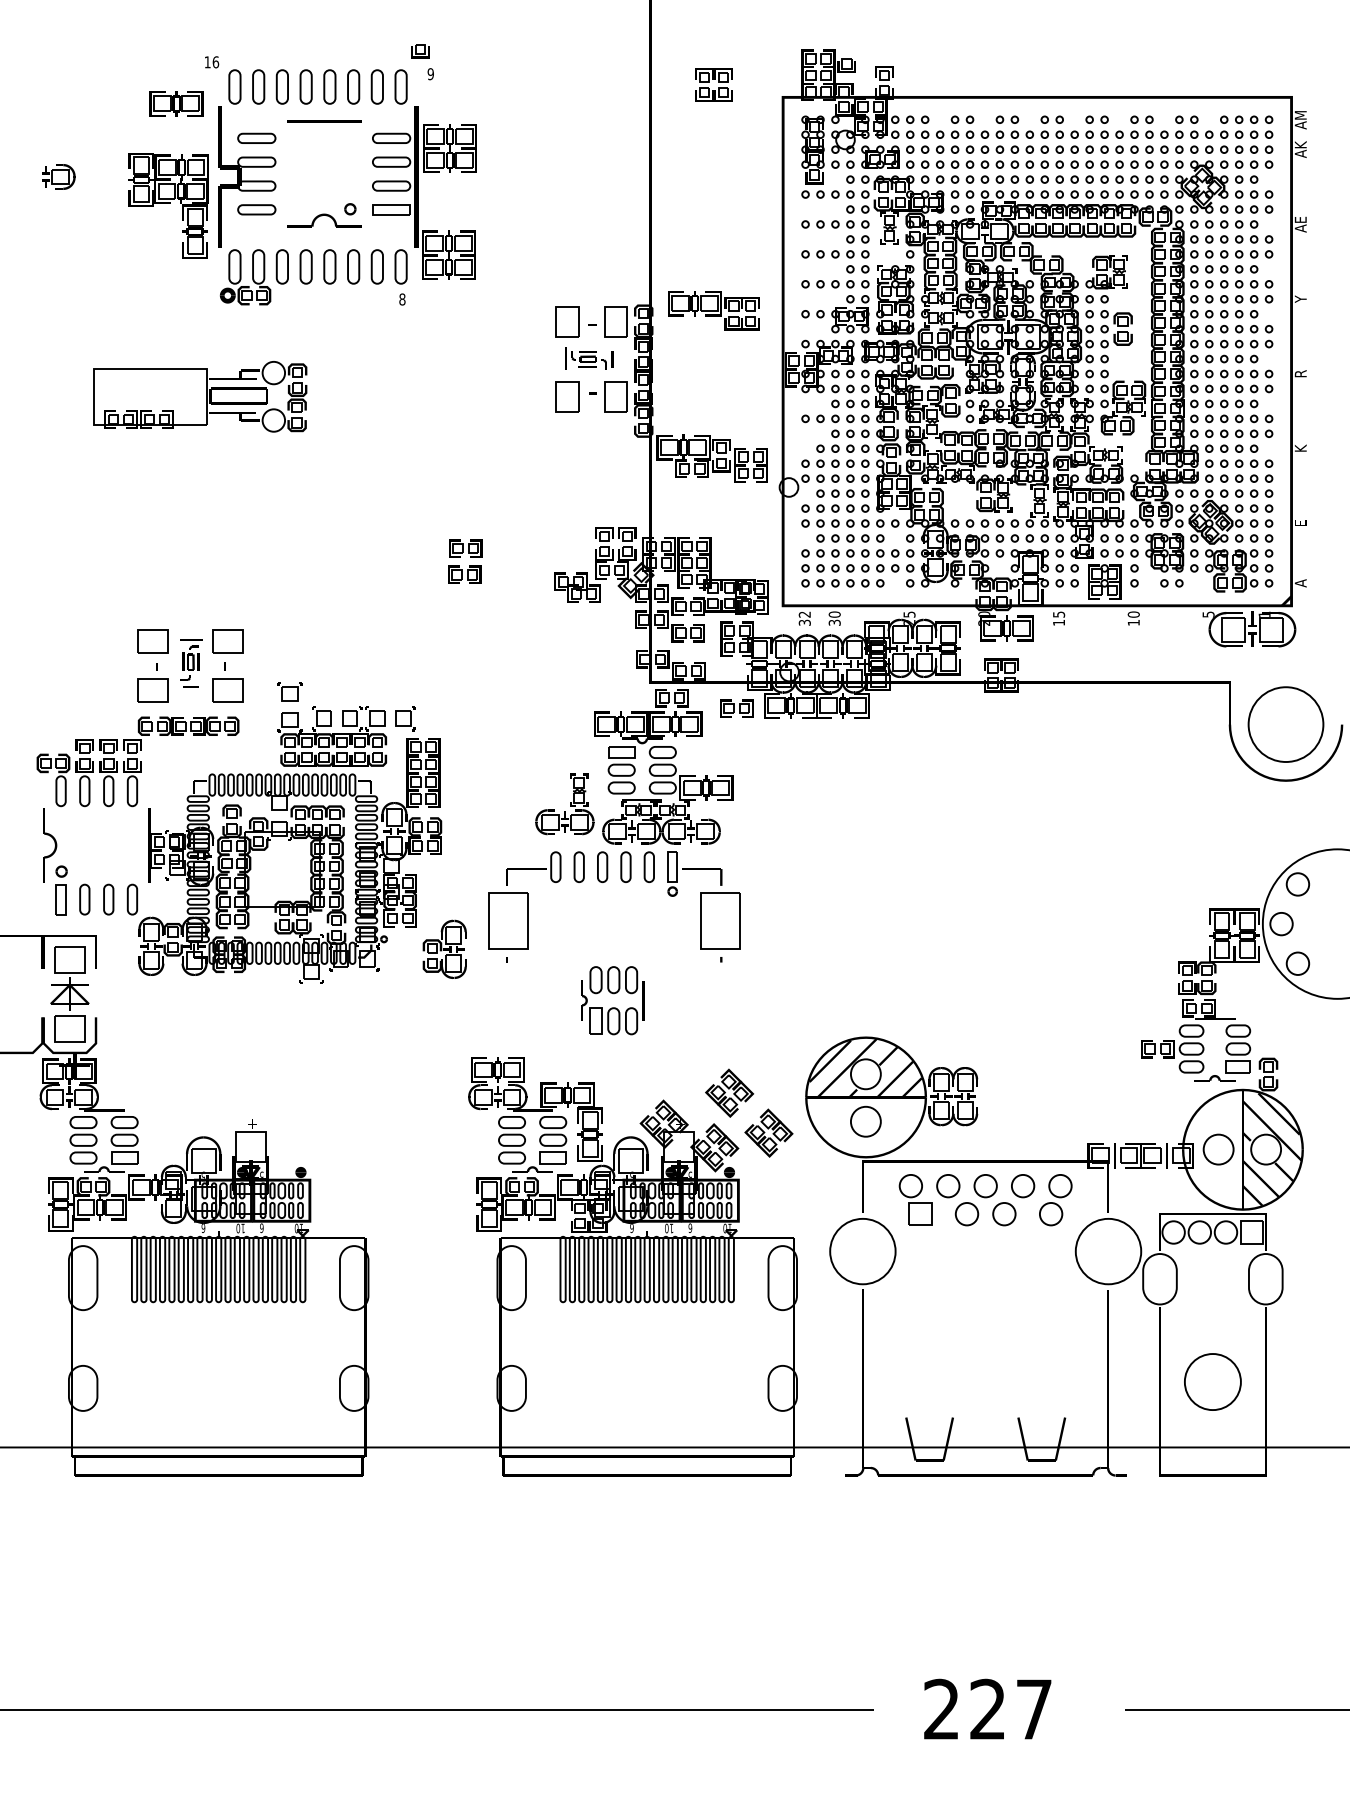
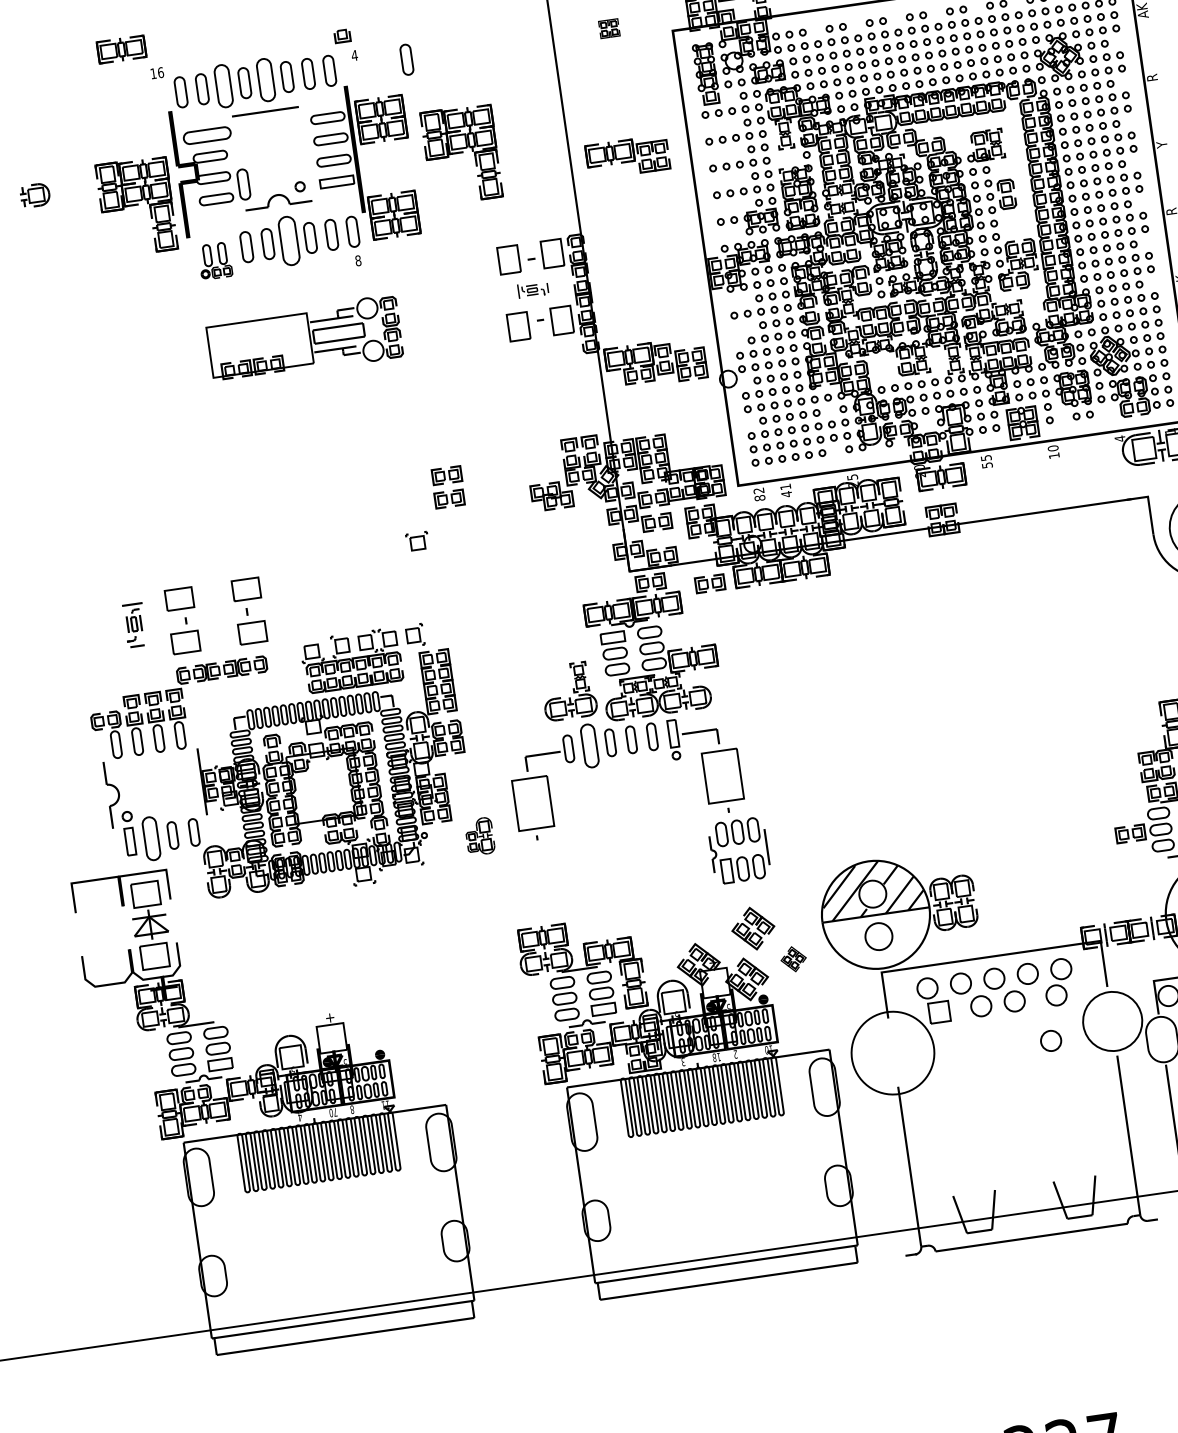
text: (430, 74) -> (354, 55), 9 -> 4
part: (713, 84) -> (608, 28), size x0.6
part: (281, 86) -> (222, 85), size x1.4
part: (329, 86) -> (265, 79), size x1.4
part: (486, 86) -> (406, 59), added
part: (176, 103) -> (121, 49), moved
part: (256, 137) -> (206, 134), size x1.4
part: (288, 197) -> (243, 184), added
part: (532, 199) -> (461, 154), added
text: (1300, 224) -> (1152, 77), AE -> R
part: (329, 266) -> (288, 240), size x1.6
part: (245, 277) -> (215, 261), size x0.7
part: (713, 310) -> (627, 157), moved
part: (589, 358) -> (533, 289), size x0.7
part: (200, 396) -> (304, 338), moved
text: (1208, 614) -> (1120, 438), 5 -> 4
text: (834, 618) -> (785, 490), 30 -> 41
text: (804, 622) -> (759, 497), 32 -> 82
text: (1059, 622) -> (987, 465), 15 -> 55
part: (191, 663) -> (135, 625), moved
part: (289, 691) -> (417, 540), moved
part: (578, 866) -> (588, 745), size x1.6
part: (84, 899) -> (151, 838), size x1.6
part: (444, 948) -> (479, 835), size x0.7
part: (613, 994) -> (739, 845), moved
part: (768, 1132) -> (793, 958), size x0.6
text: (203, 1227) -> (300, 1116), 6 -> 4
text: (261, 1227) -> (351, 1109), 6 -> 8
text: (690, 1227) -> (735, 1053), 6 -> 2
text: (242, 1228) -> (335, 1112), 10 -> 70
text: (296, 1228) -> (383, 1105), 10 -> 11
text: (631, 1228) -> (683, 1062), 6 -> 3
text: (666, 1228) -> (714, 1057), 10 -> 18
circle: (862, 1251) -> (892, 1053), size x1.4
circle: (1037, 1263) -> (1050, 1041), added

